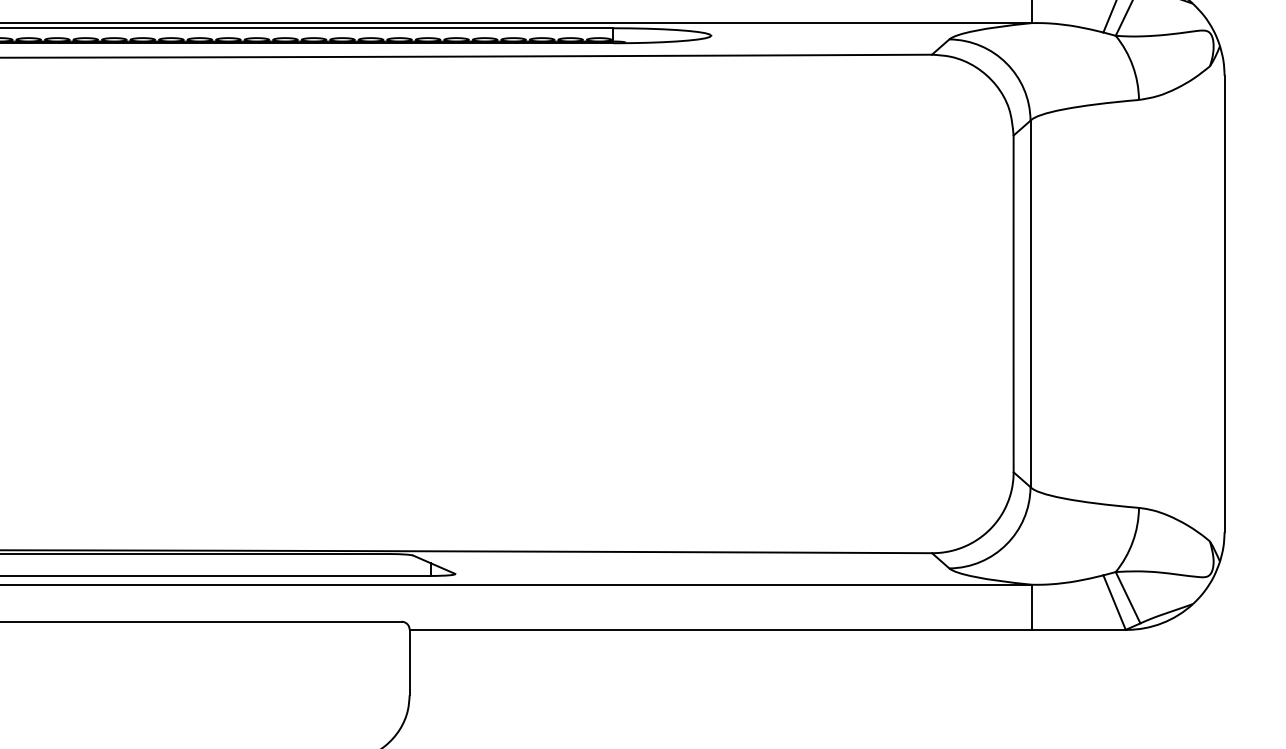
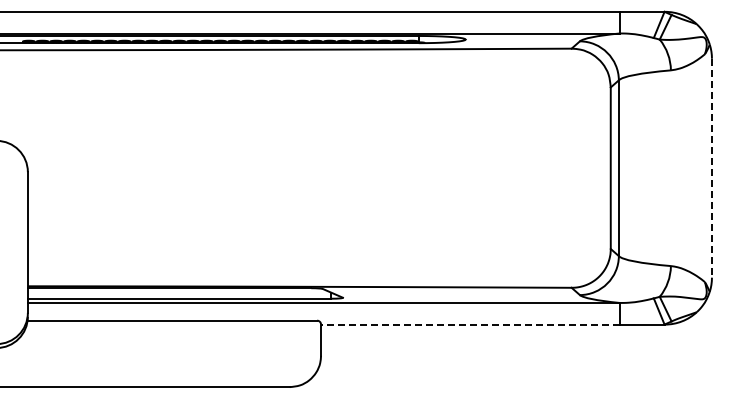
line: (1223, 304) -> (711, 168), solid -> dashed
line: (719, 629) -> (469, 324), solid -> dashed

